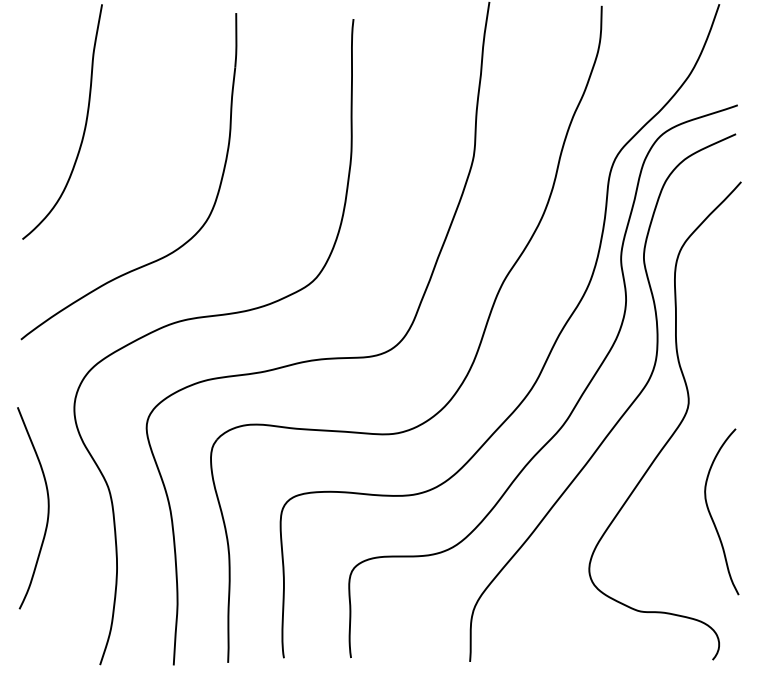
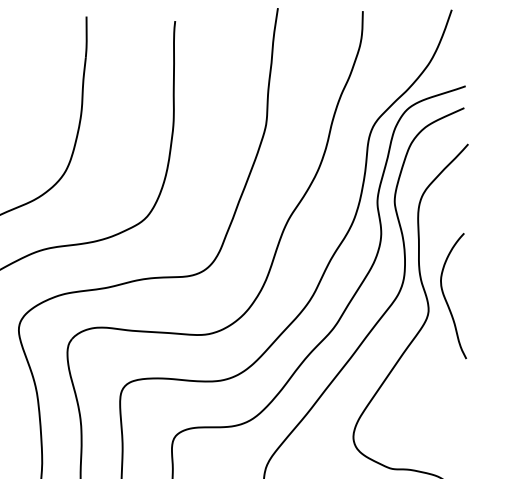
curve: (711, 514) -> (445, 298), moved

